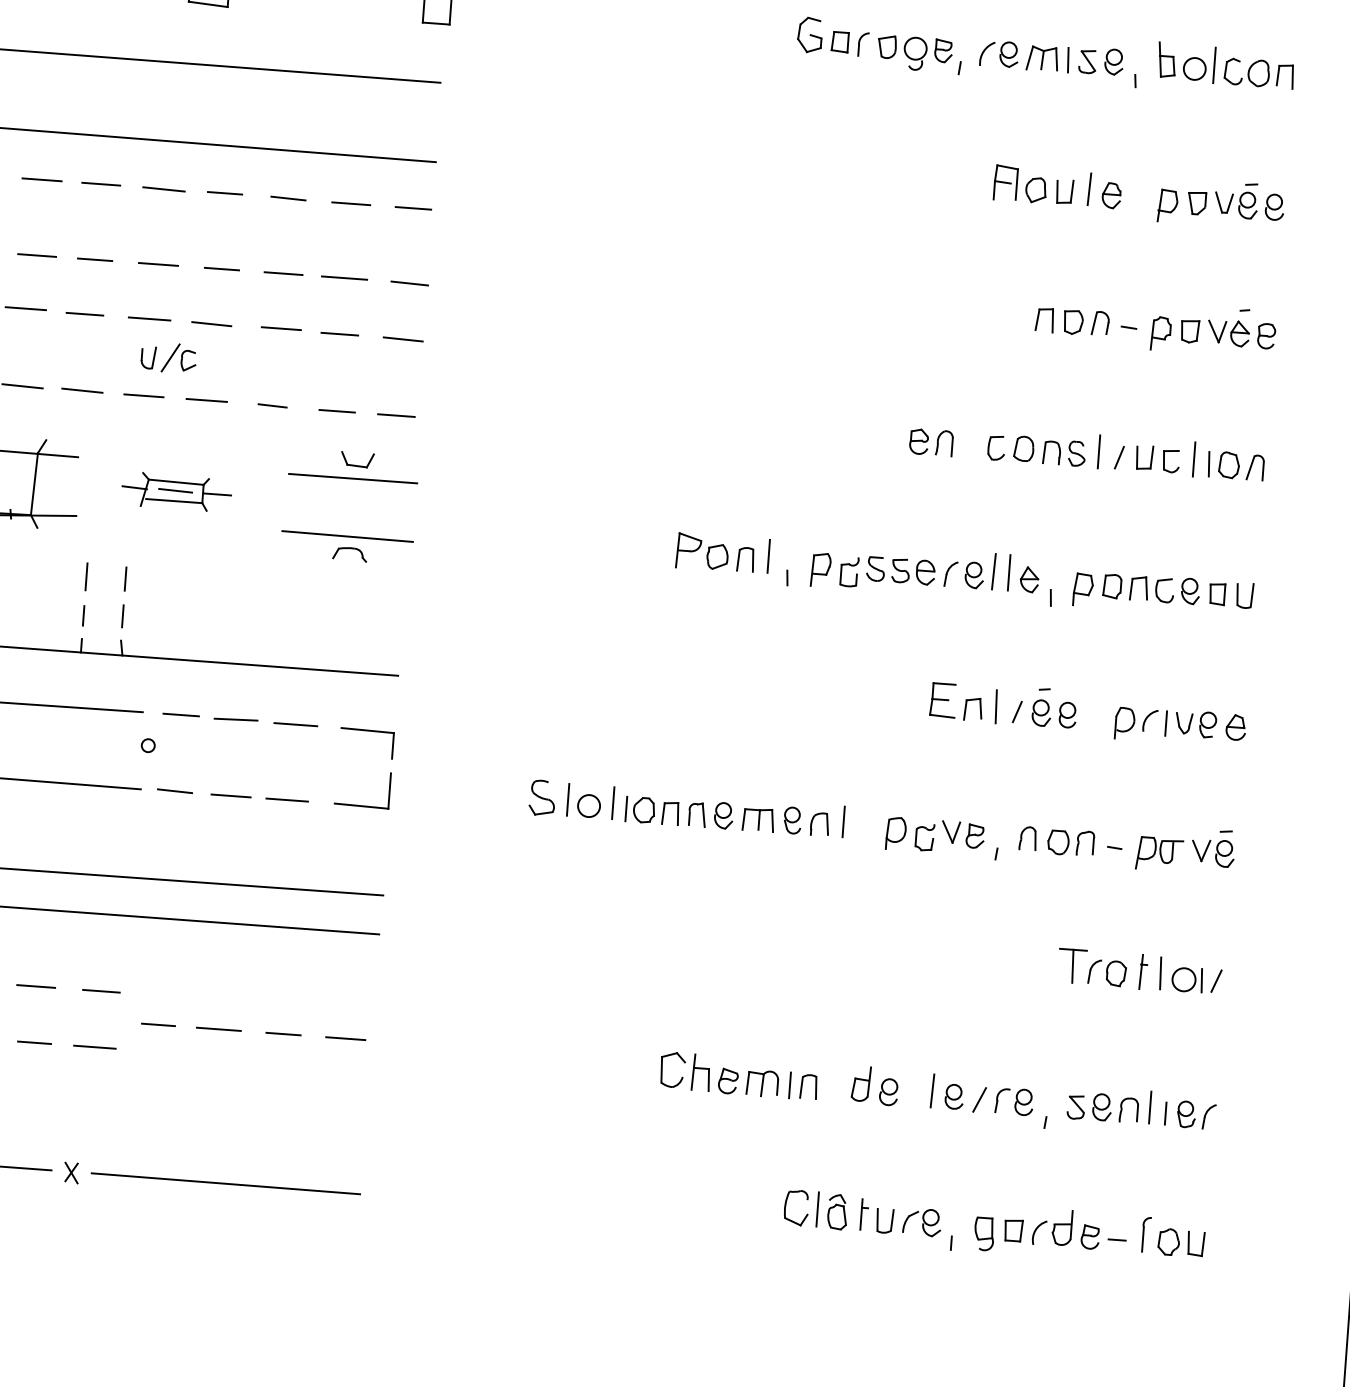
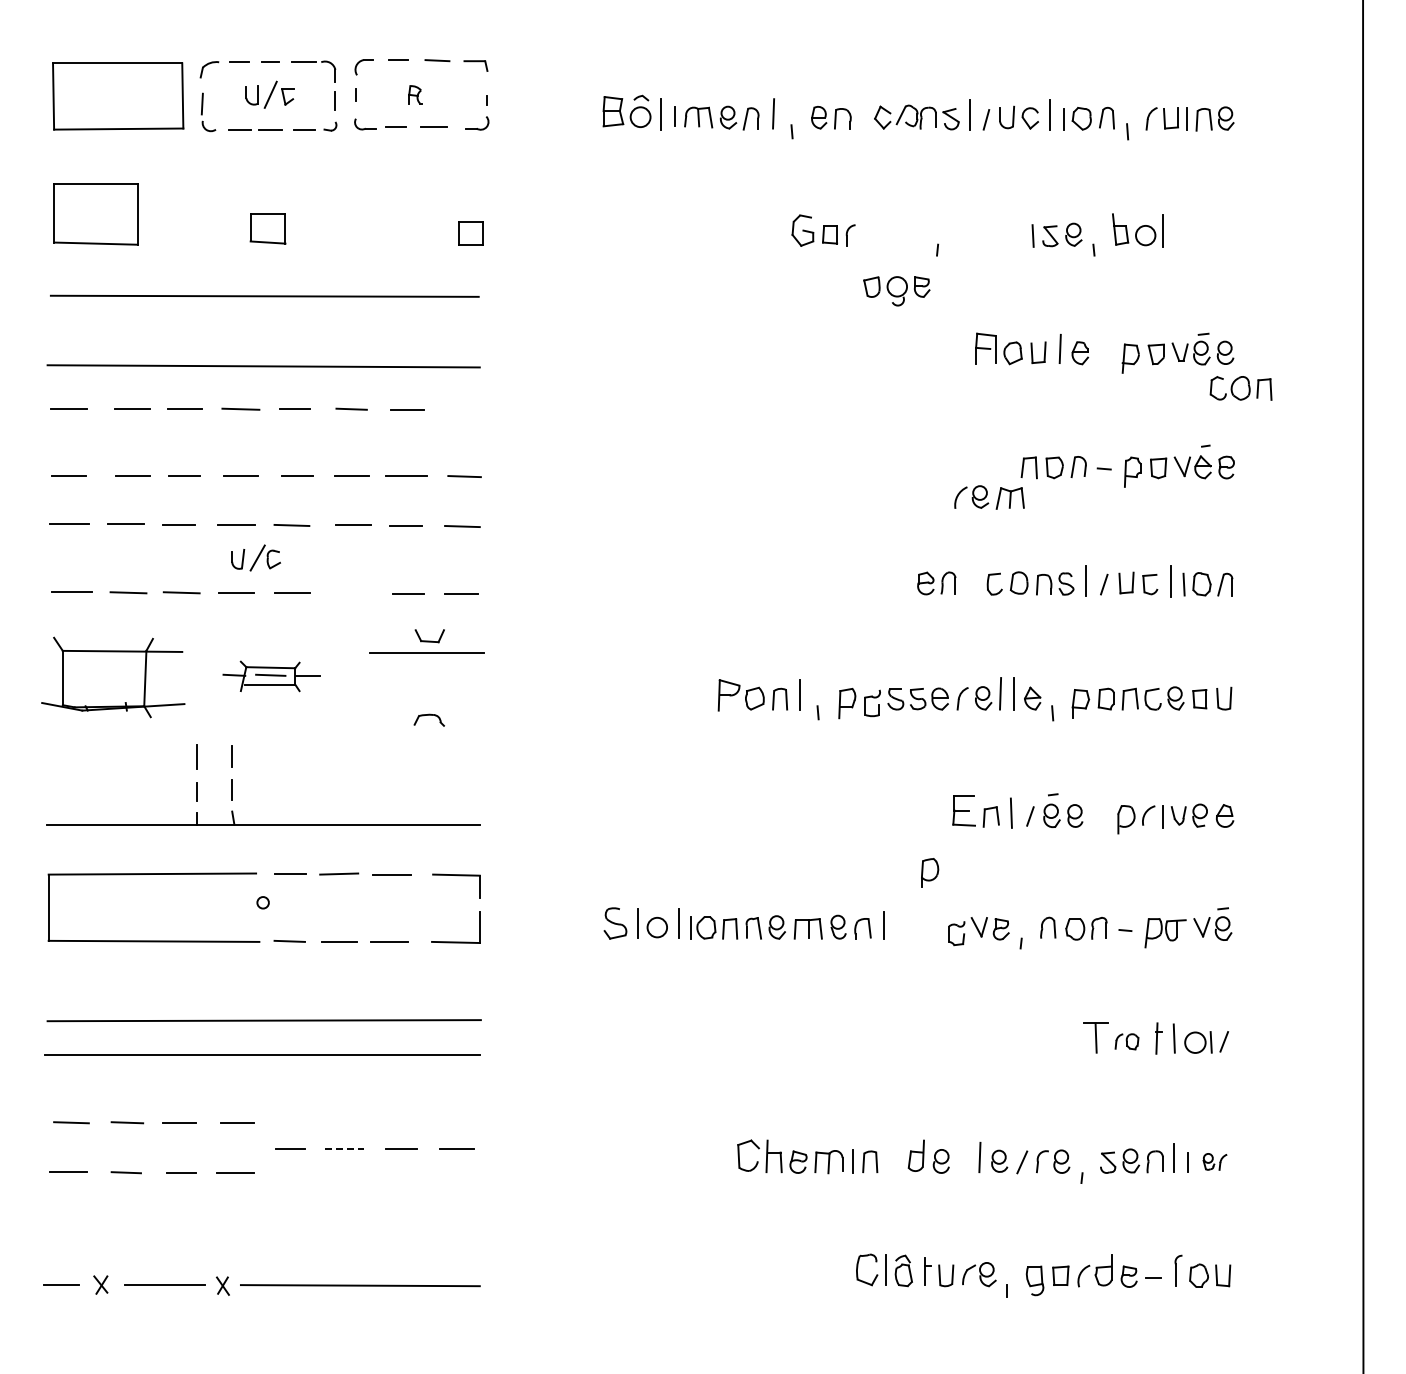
part: (914, 53) -> (896, 291), moved
part: (1019, 55) -> (989, 497), moved
part: (1258, 73) -> (1240, 388), moved
line: (412, 207) -> (462, 409), removed
line: (271, 405) -> (350, 593), removed
line: (348, 536) -> (426, 704), removed
part: (896, 833) -> (930, 872), moved
part: (1106, 972) -> (1126, 1041), size x0.7
line: (219, 1029) -> (344, 1149), solid -> dashed
part: (1195, 1114) -> (1214, 1161), size x0.7

